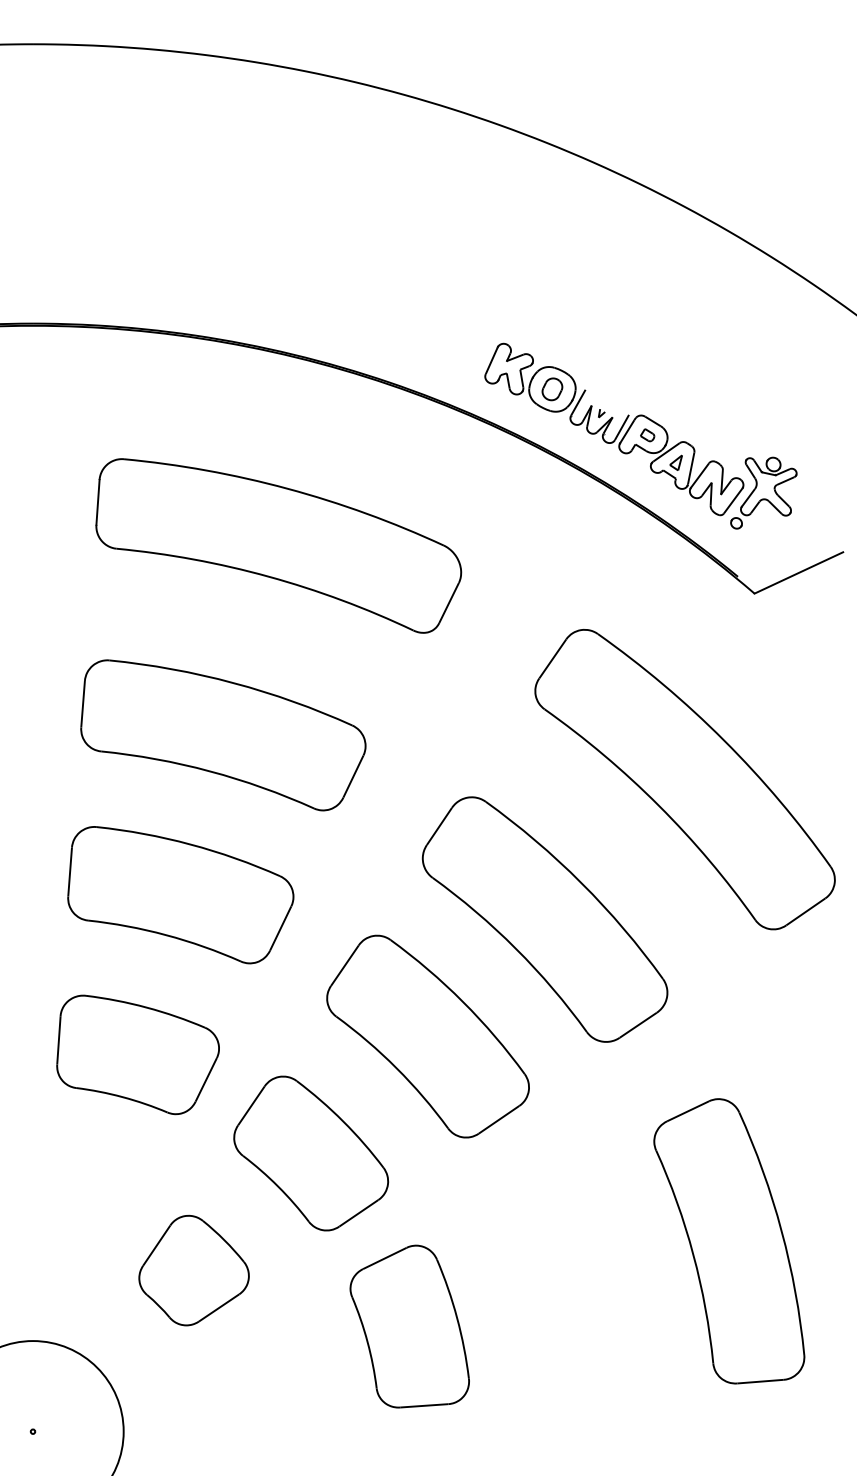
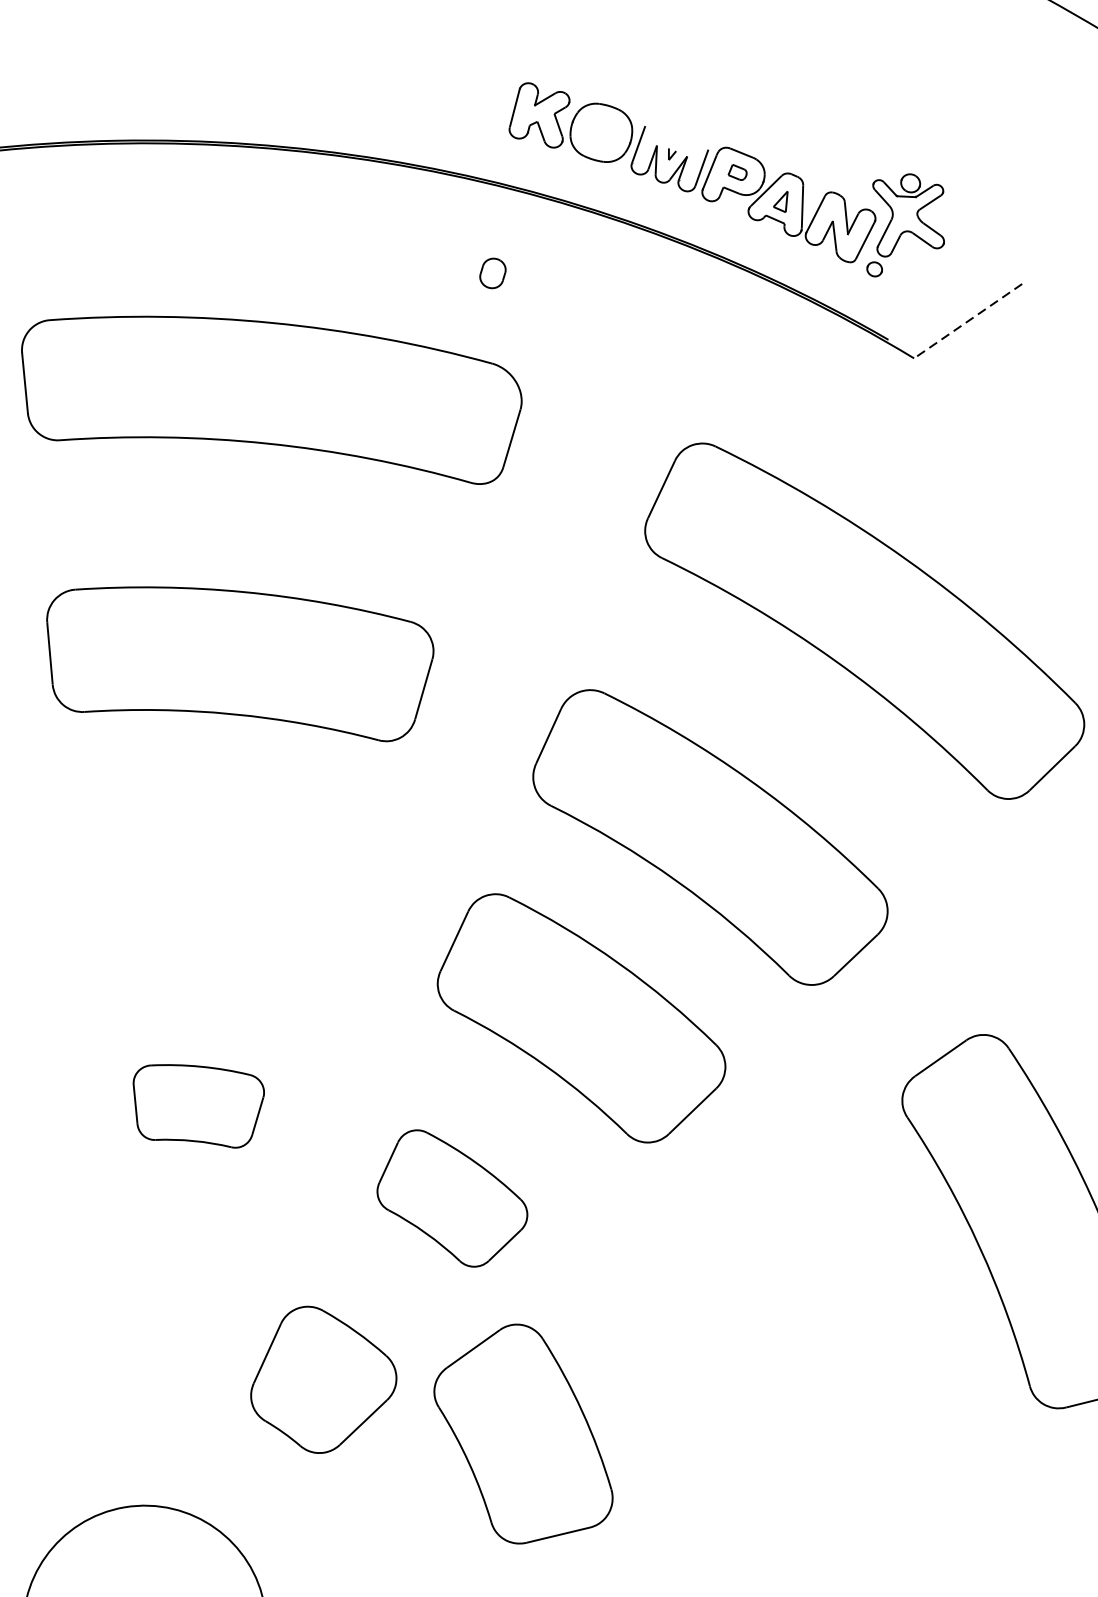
part: (552, 389) -> (493, 273), moved
line: (798, 572) -> (967, 320), solid -> dashed
part: (180, 895) -> (221, 885), removed
part: (137, 1054) -> (199, 1104), size x0.6
part: (311, 1153) -> (451, 1197), size x0.7
part: (409, 1326) -> (521, 1433), moved

